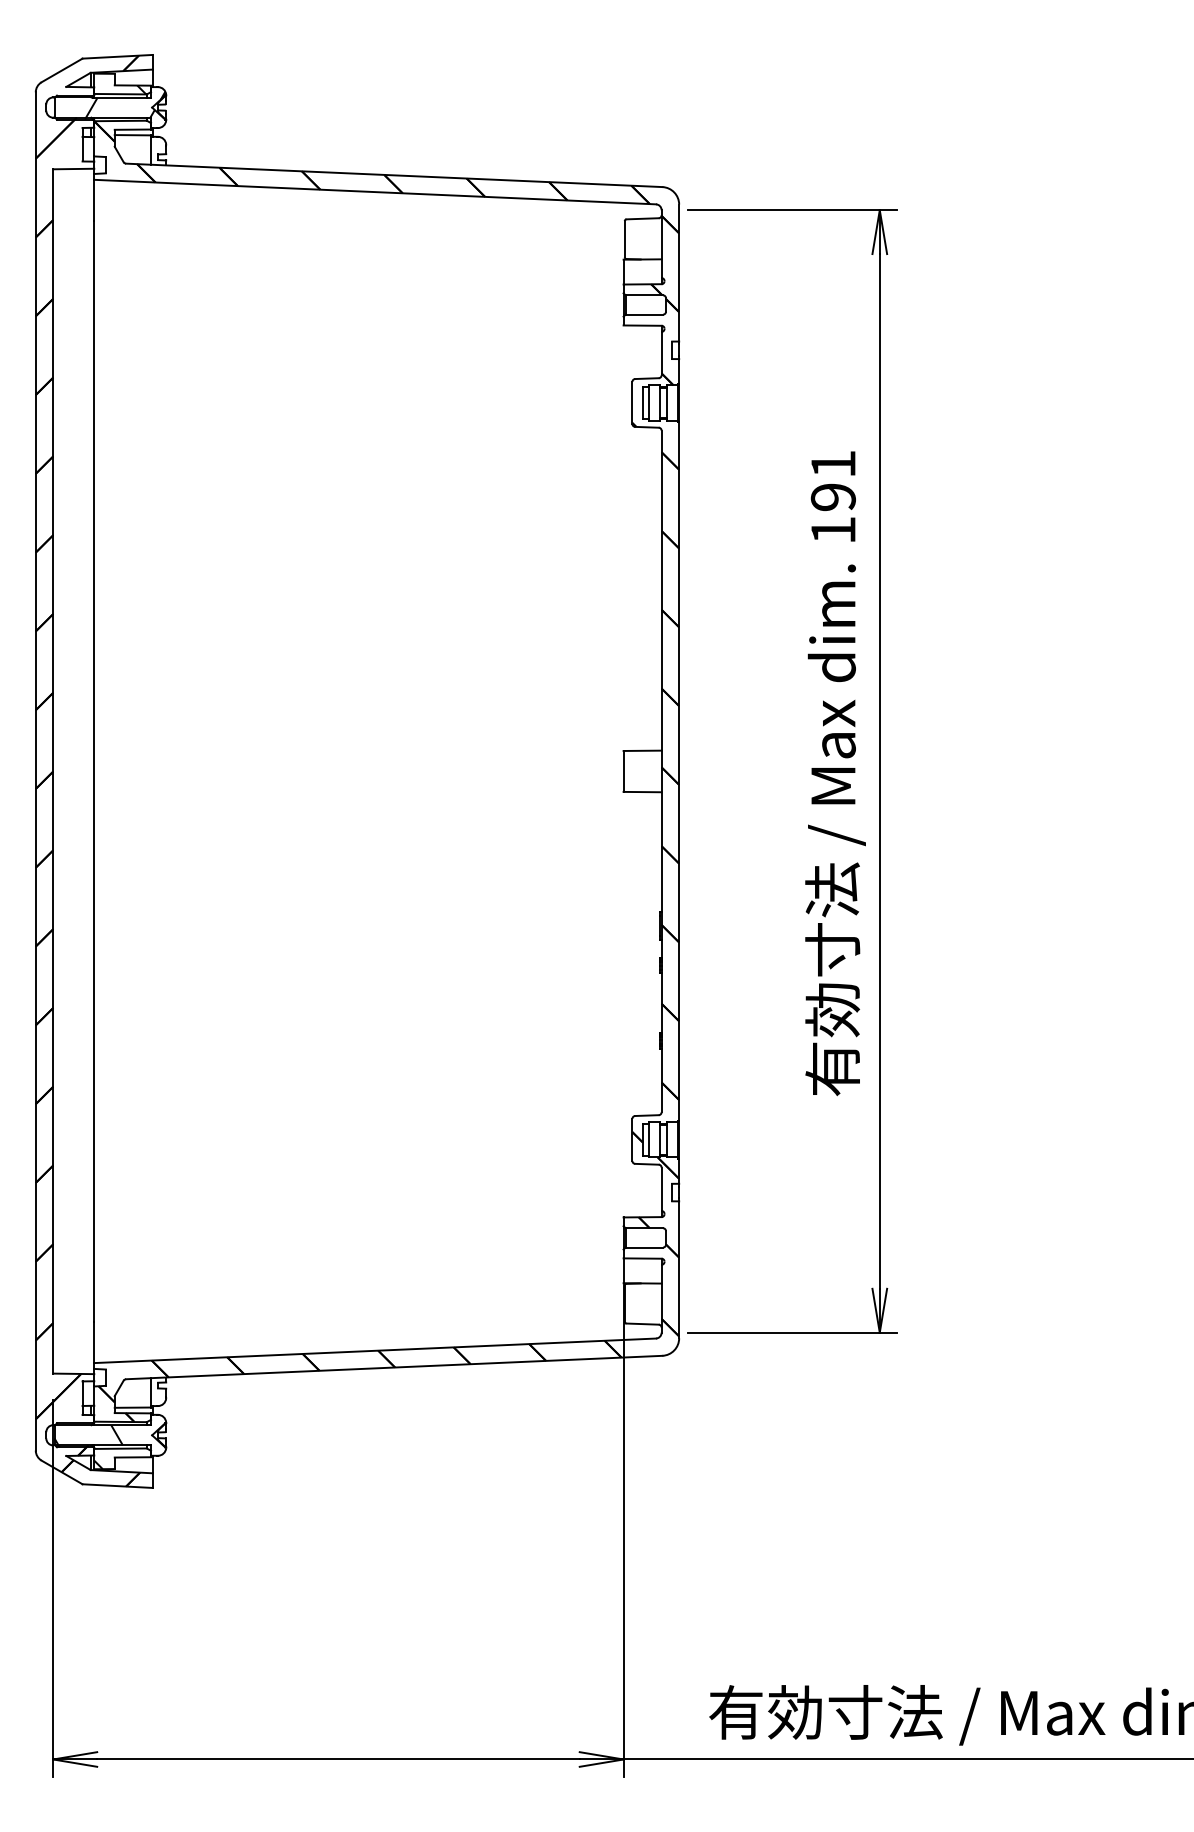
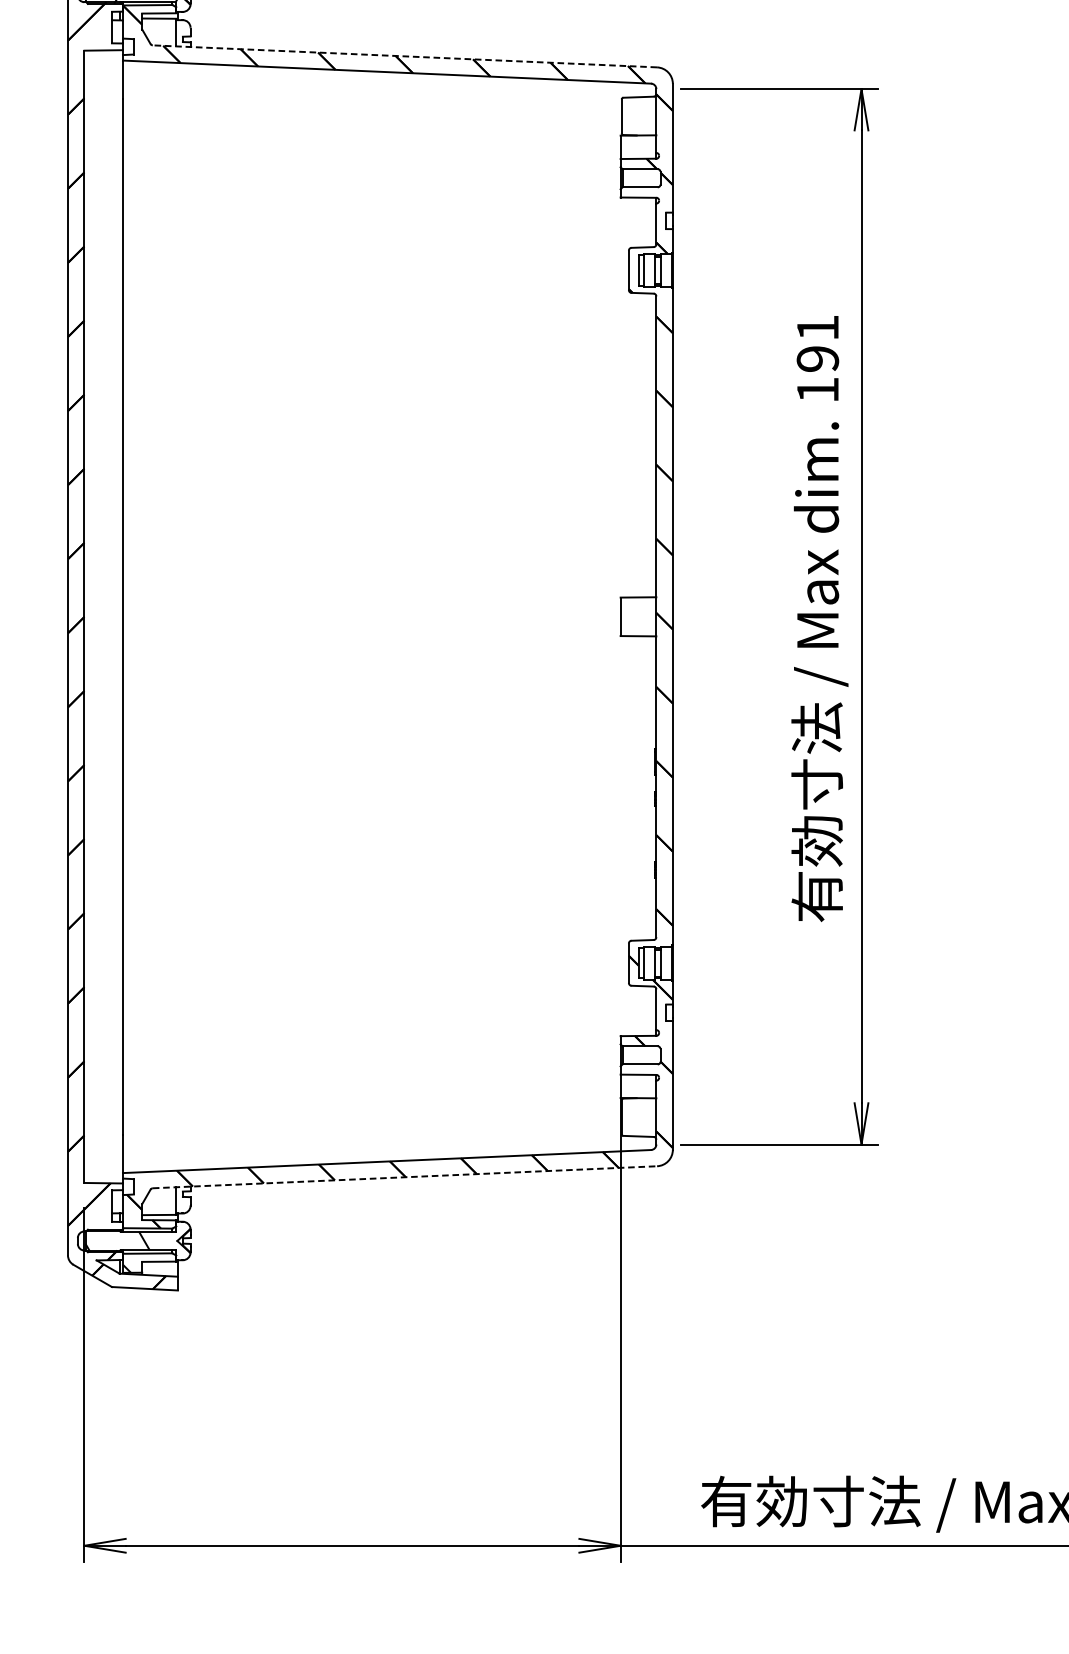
line: (393, 175) -> (404, 56), solid -> dashed
line: (394, 1367) -> (405, 1177), solid -> dashed

